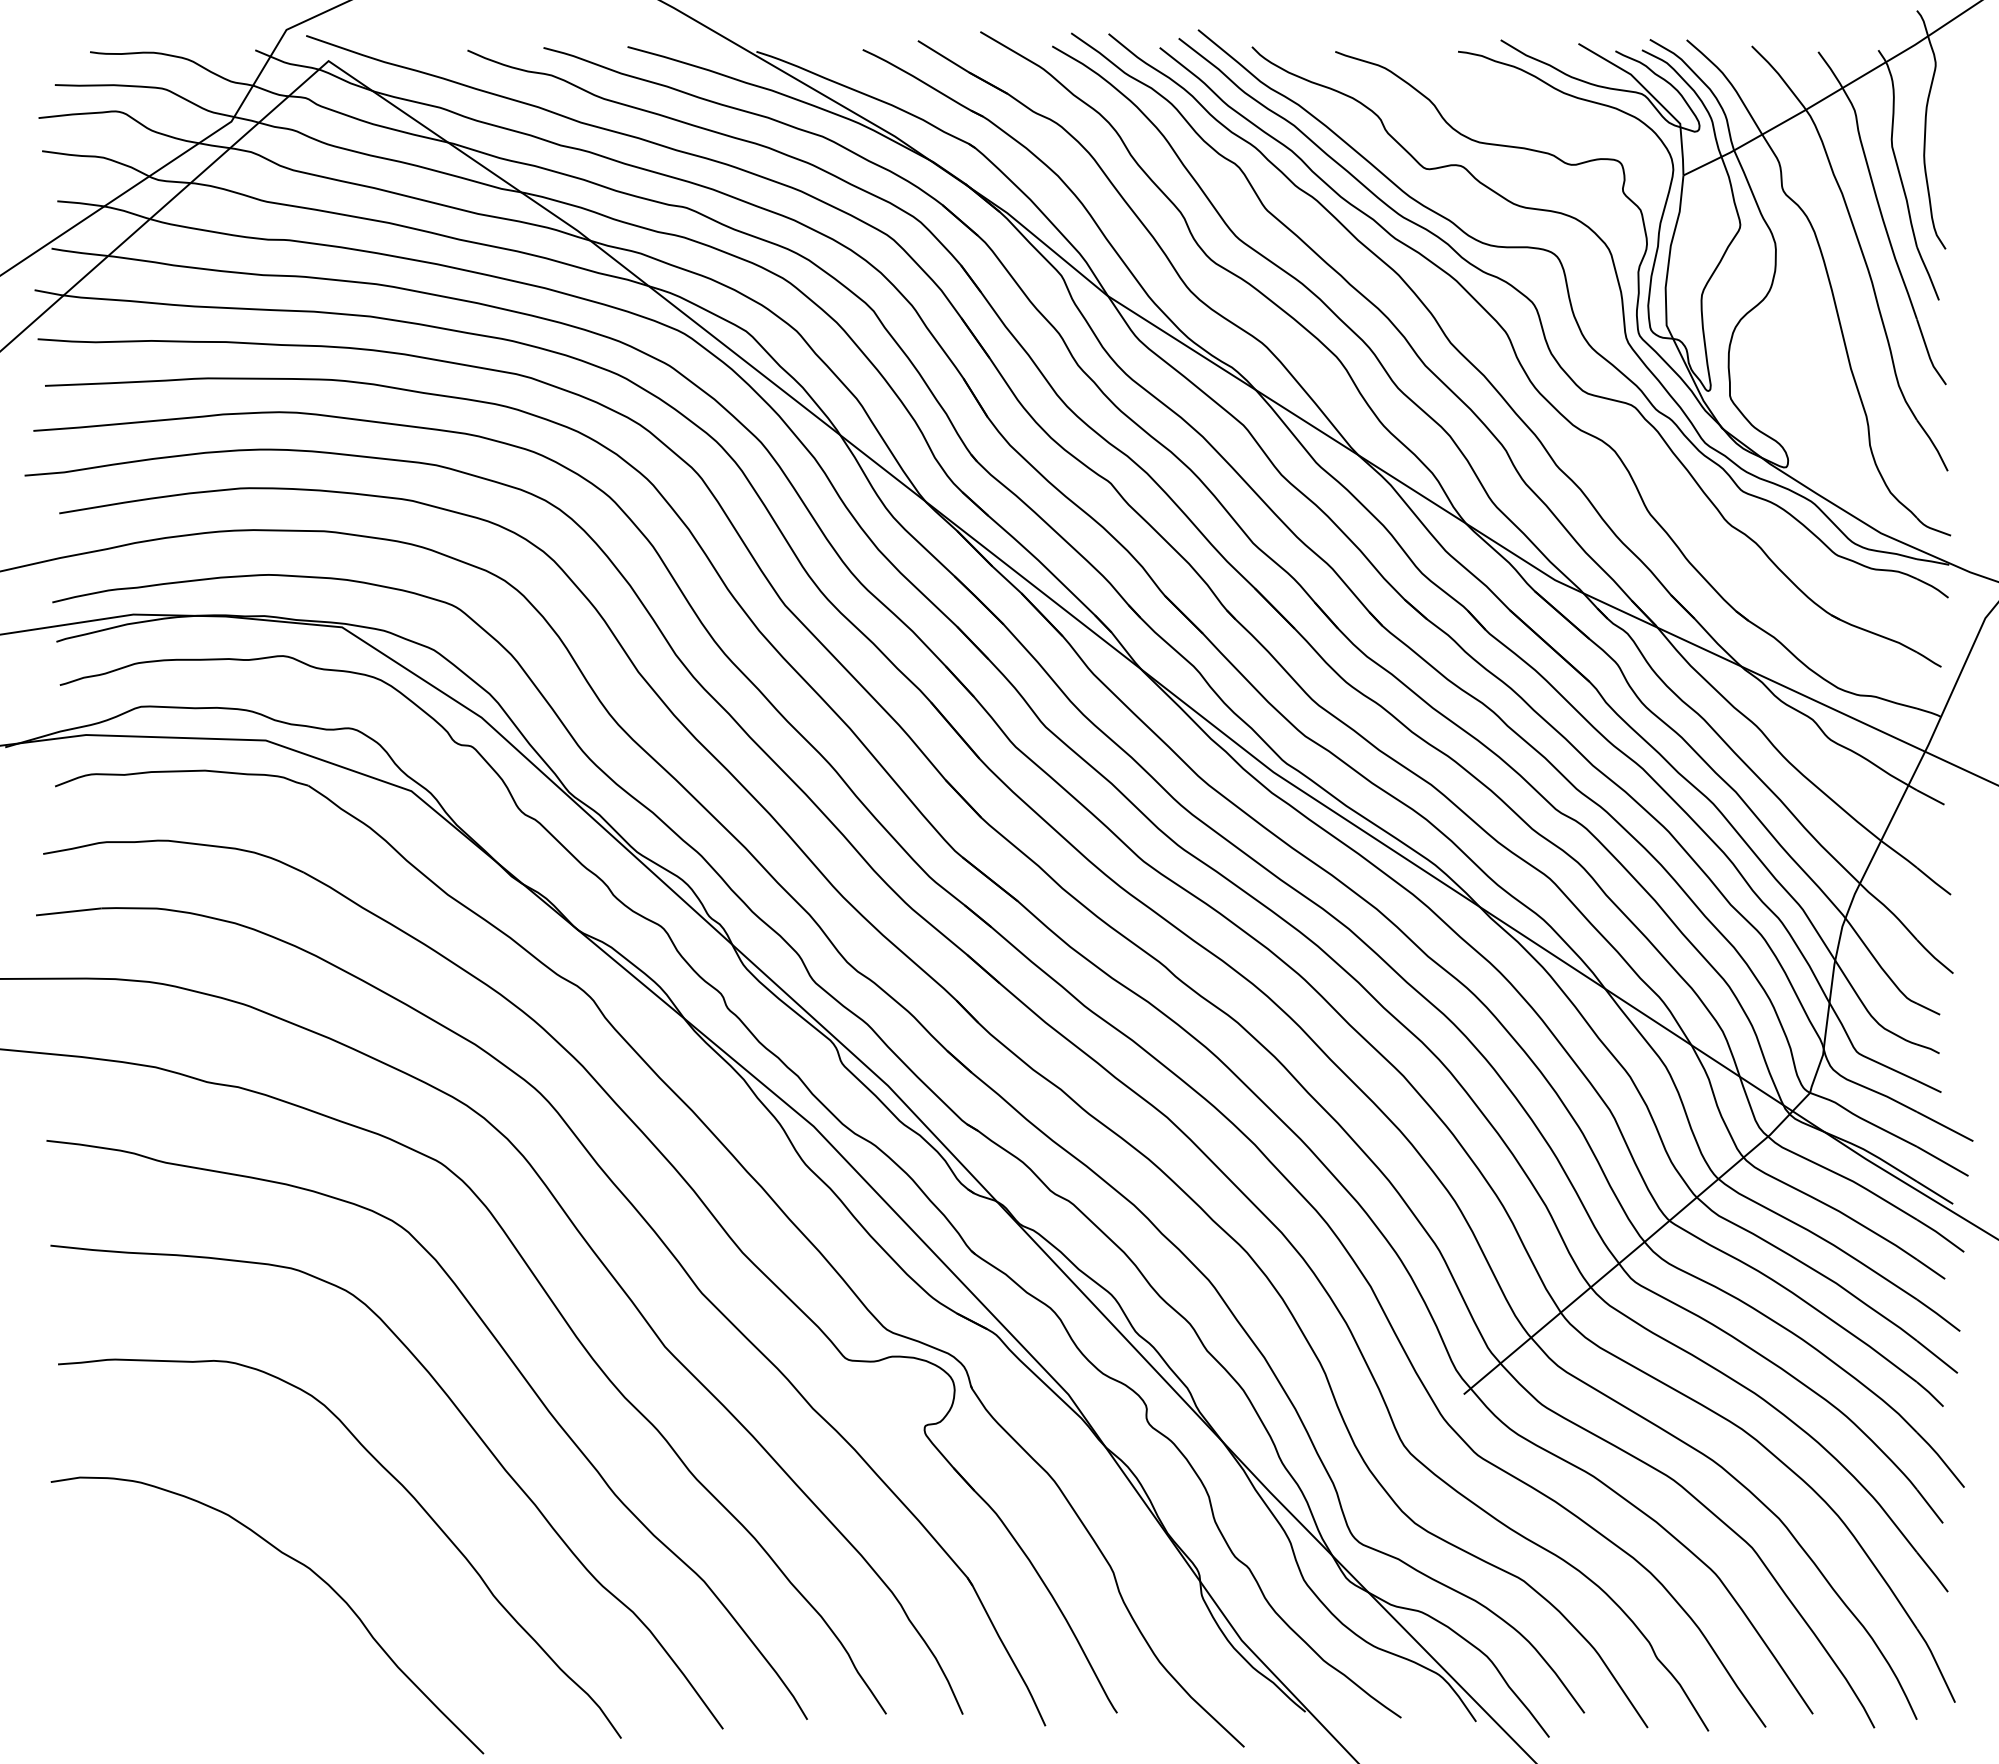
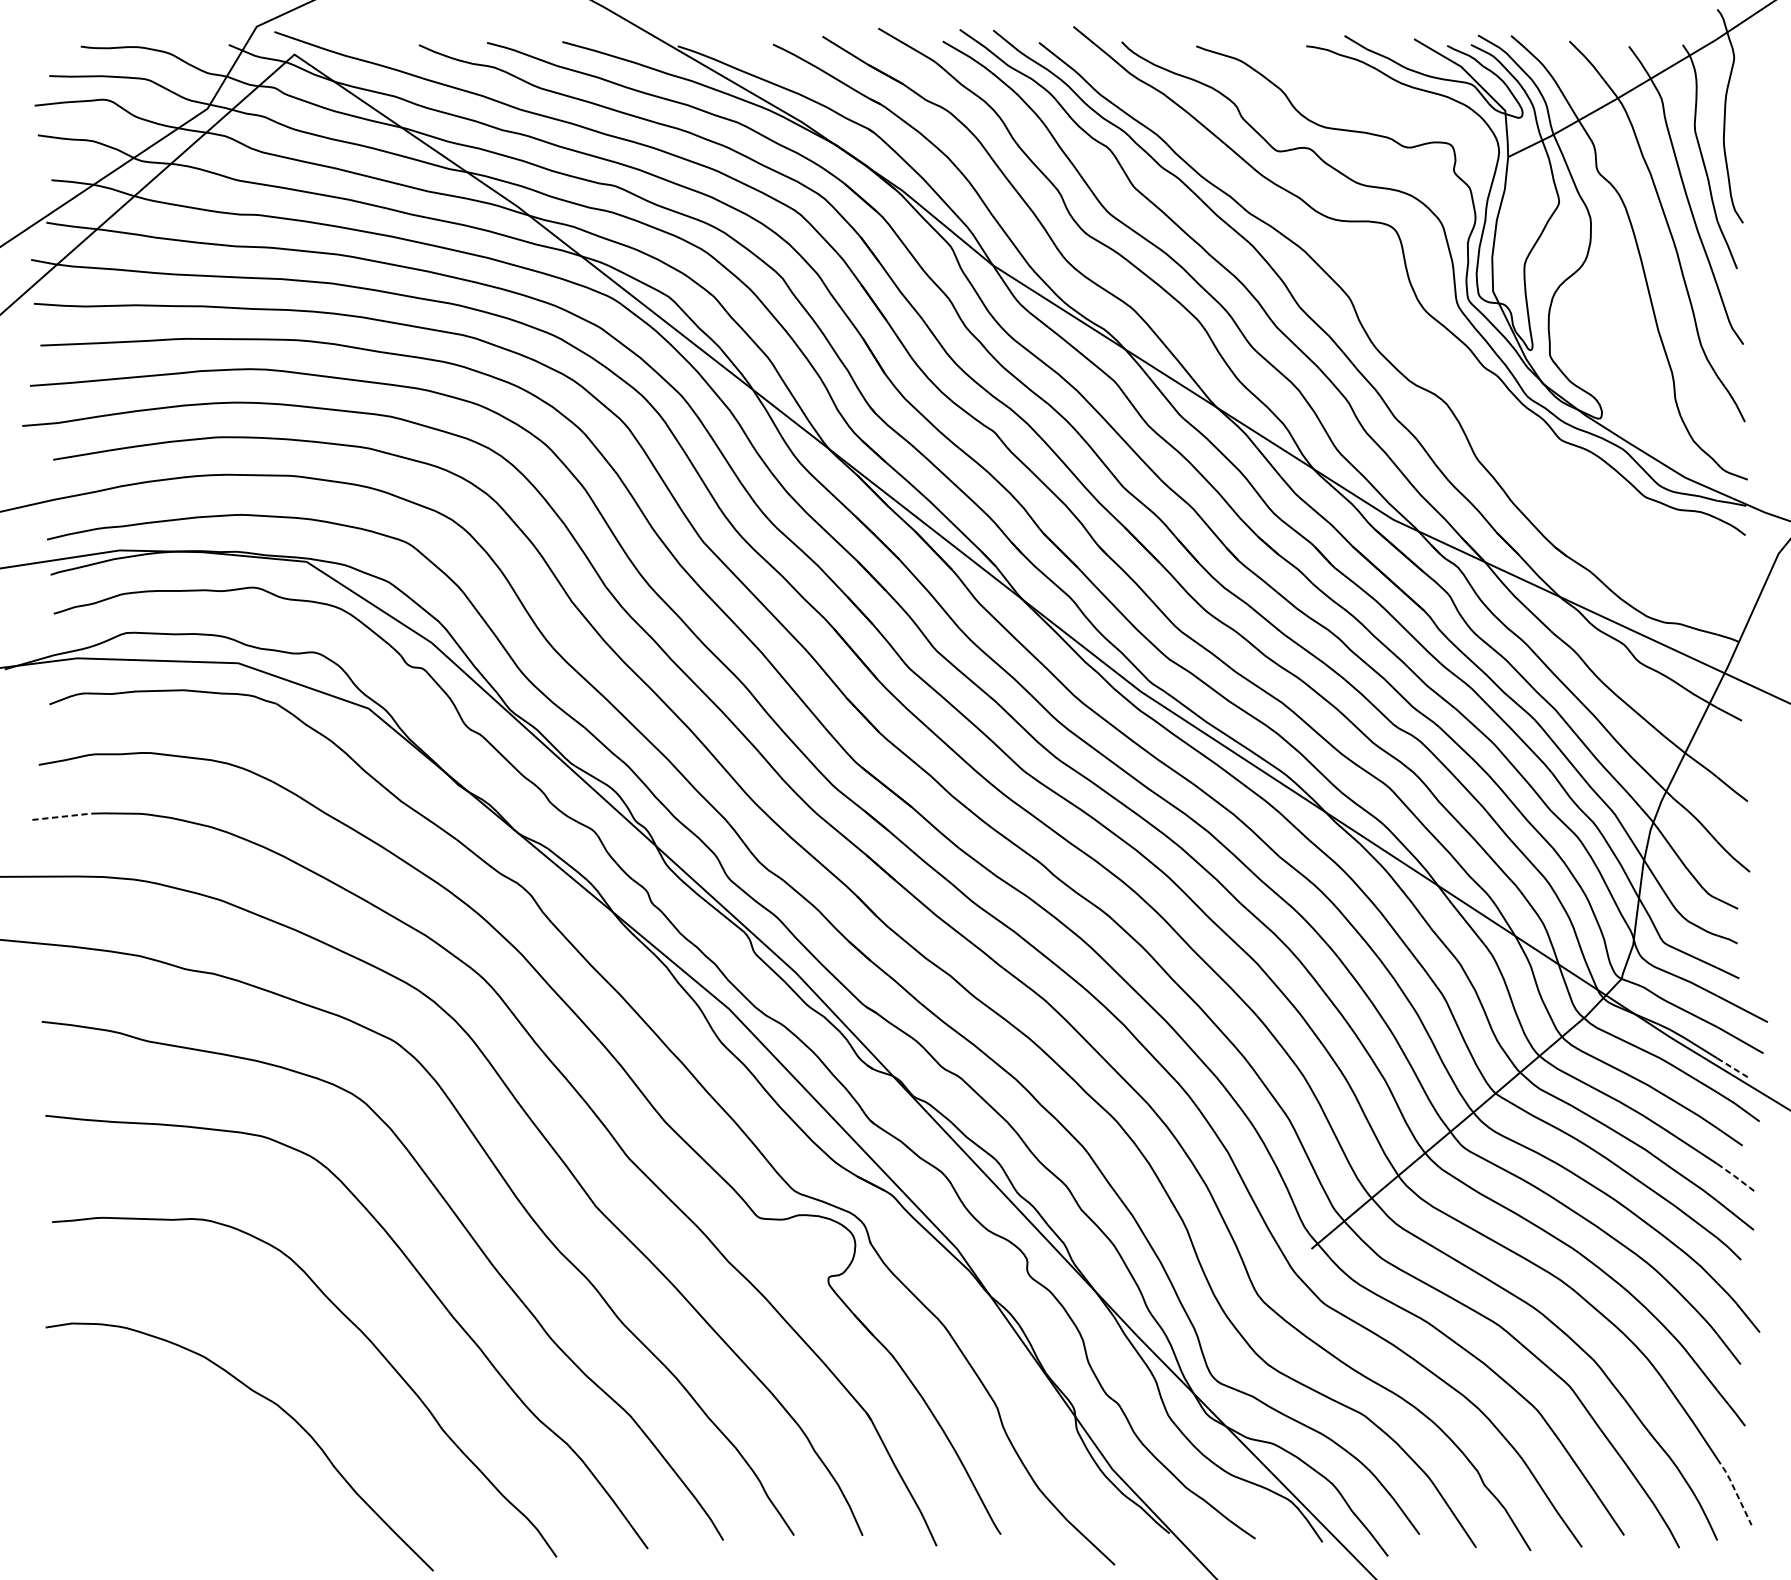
part: (1553, 354) -> (1391, 317), removed
line: (69, 911) -> (62, 816), solid -> dashed
line: (1935, 1193) -> (1733, 1069), solid -> dashed
line: (1938, 1315) -> (1736, 1178), solid -> dashed
line: (1936, 1663) -> (1734, 1490), solid -> dashed

